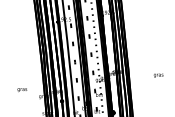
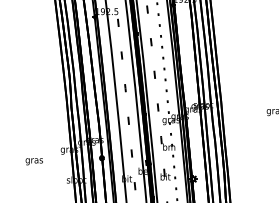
text: (22, 90) -> (34, 162), moved

